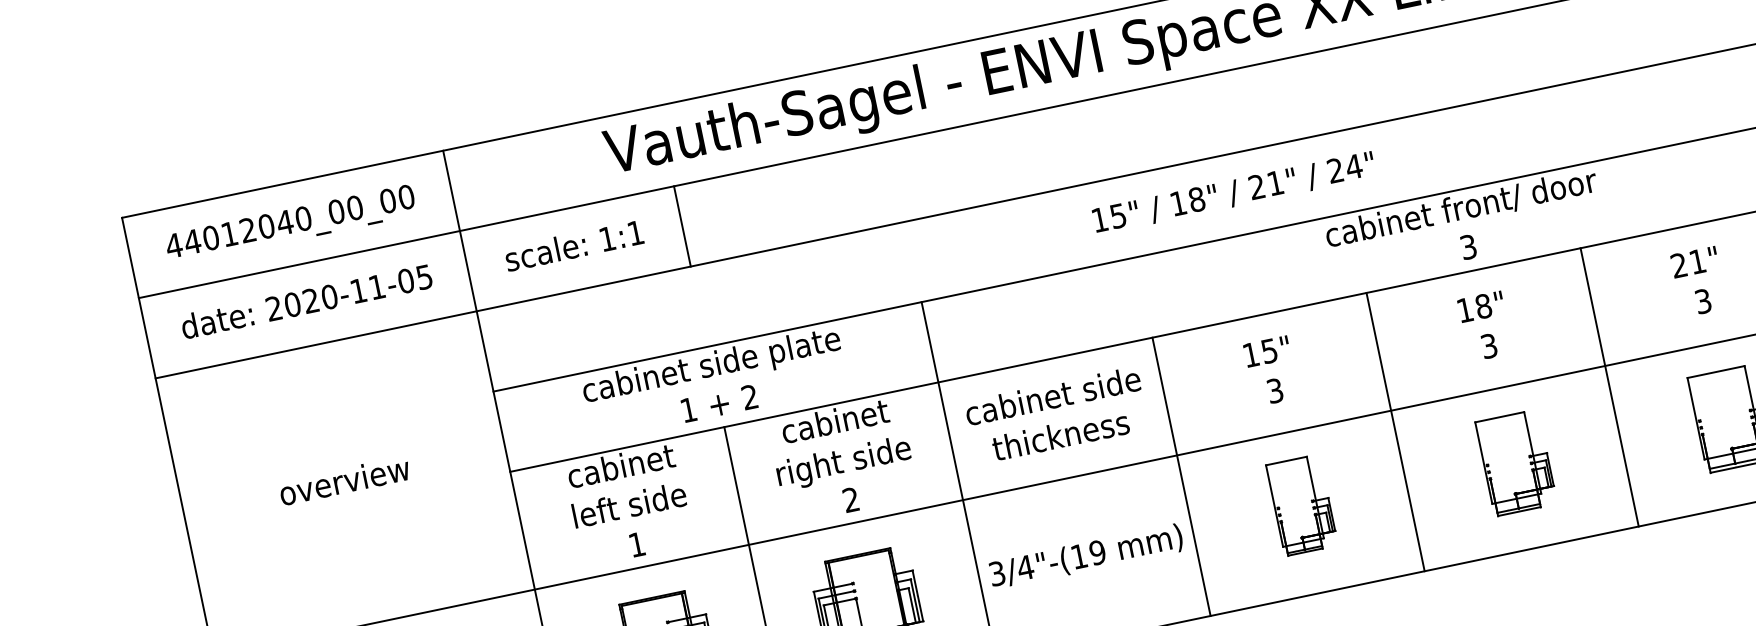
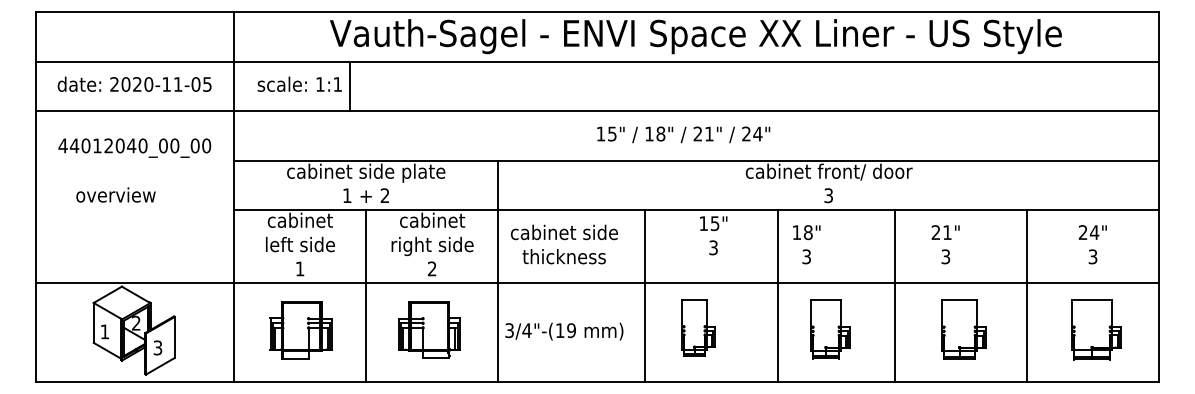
text: (1233, 192) -> (683, 134), moved
text: (290, 224) -> (134, 147), moved
line: (682, 226) -> (350, 86), moved
text: (1698, 281) -> (945, 244), moved
text: (1484, 326) -> (806, 244), moved
text: (1270, 370) -> (713, 235), moved
line: (1395, 432) -> (777, 296), moved
line: (1181, 477) -> (644, 296), moved
text: (343, 480) -> (115, 194), moved

